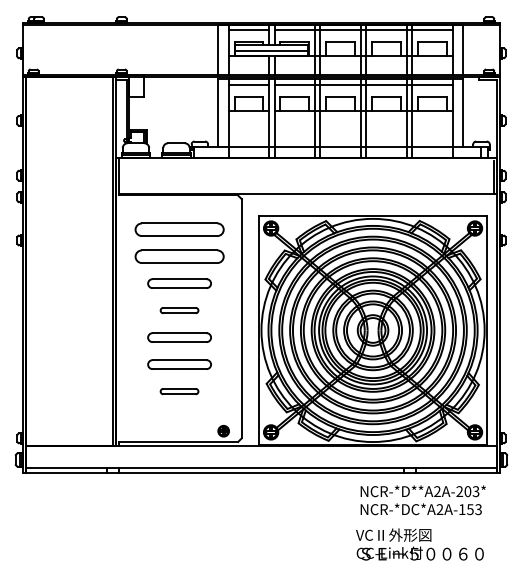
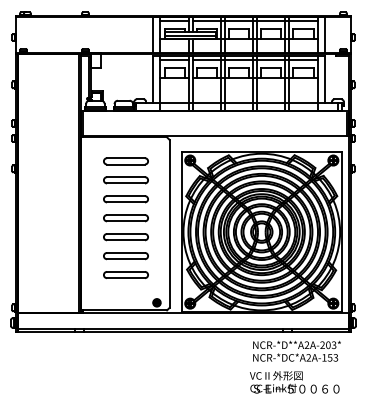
part: (179, 229) -> (125, 161), size x0.71
part: (179, 256) -> (125, 180), size x0.71
part: (179, 310) -> (125, 218), size x1.67
part: (179, 391) -> (125, 274), size x1.67

